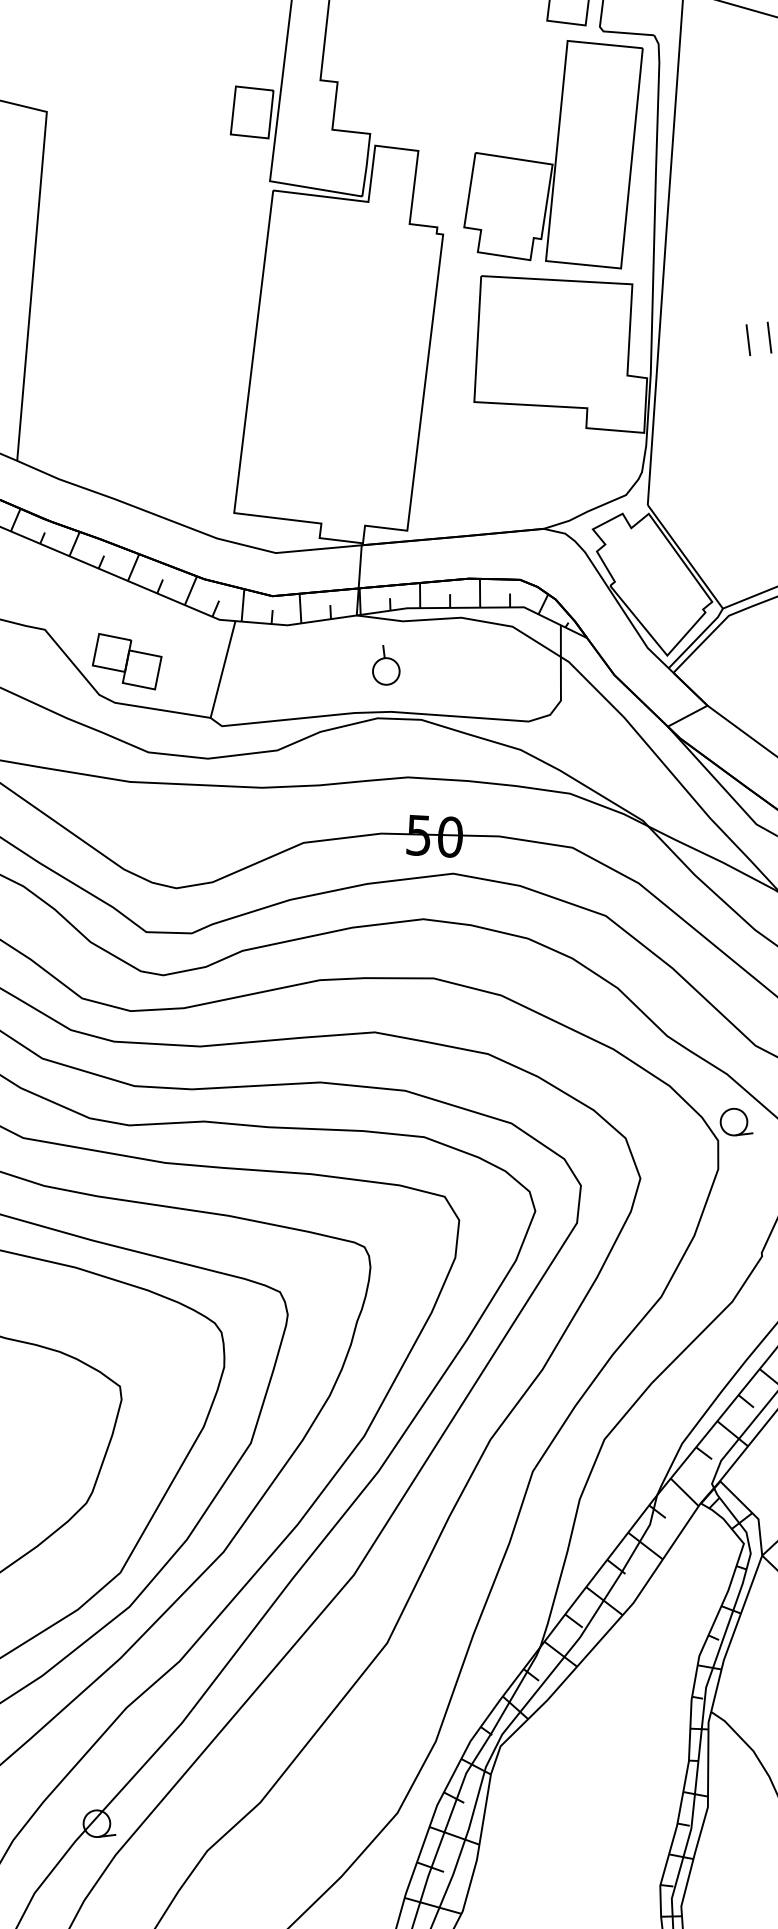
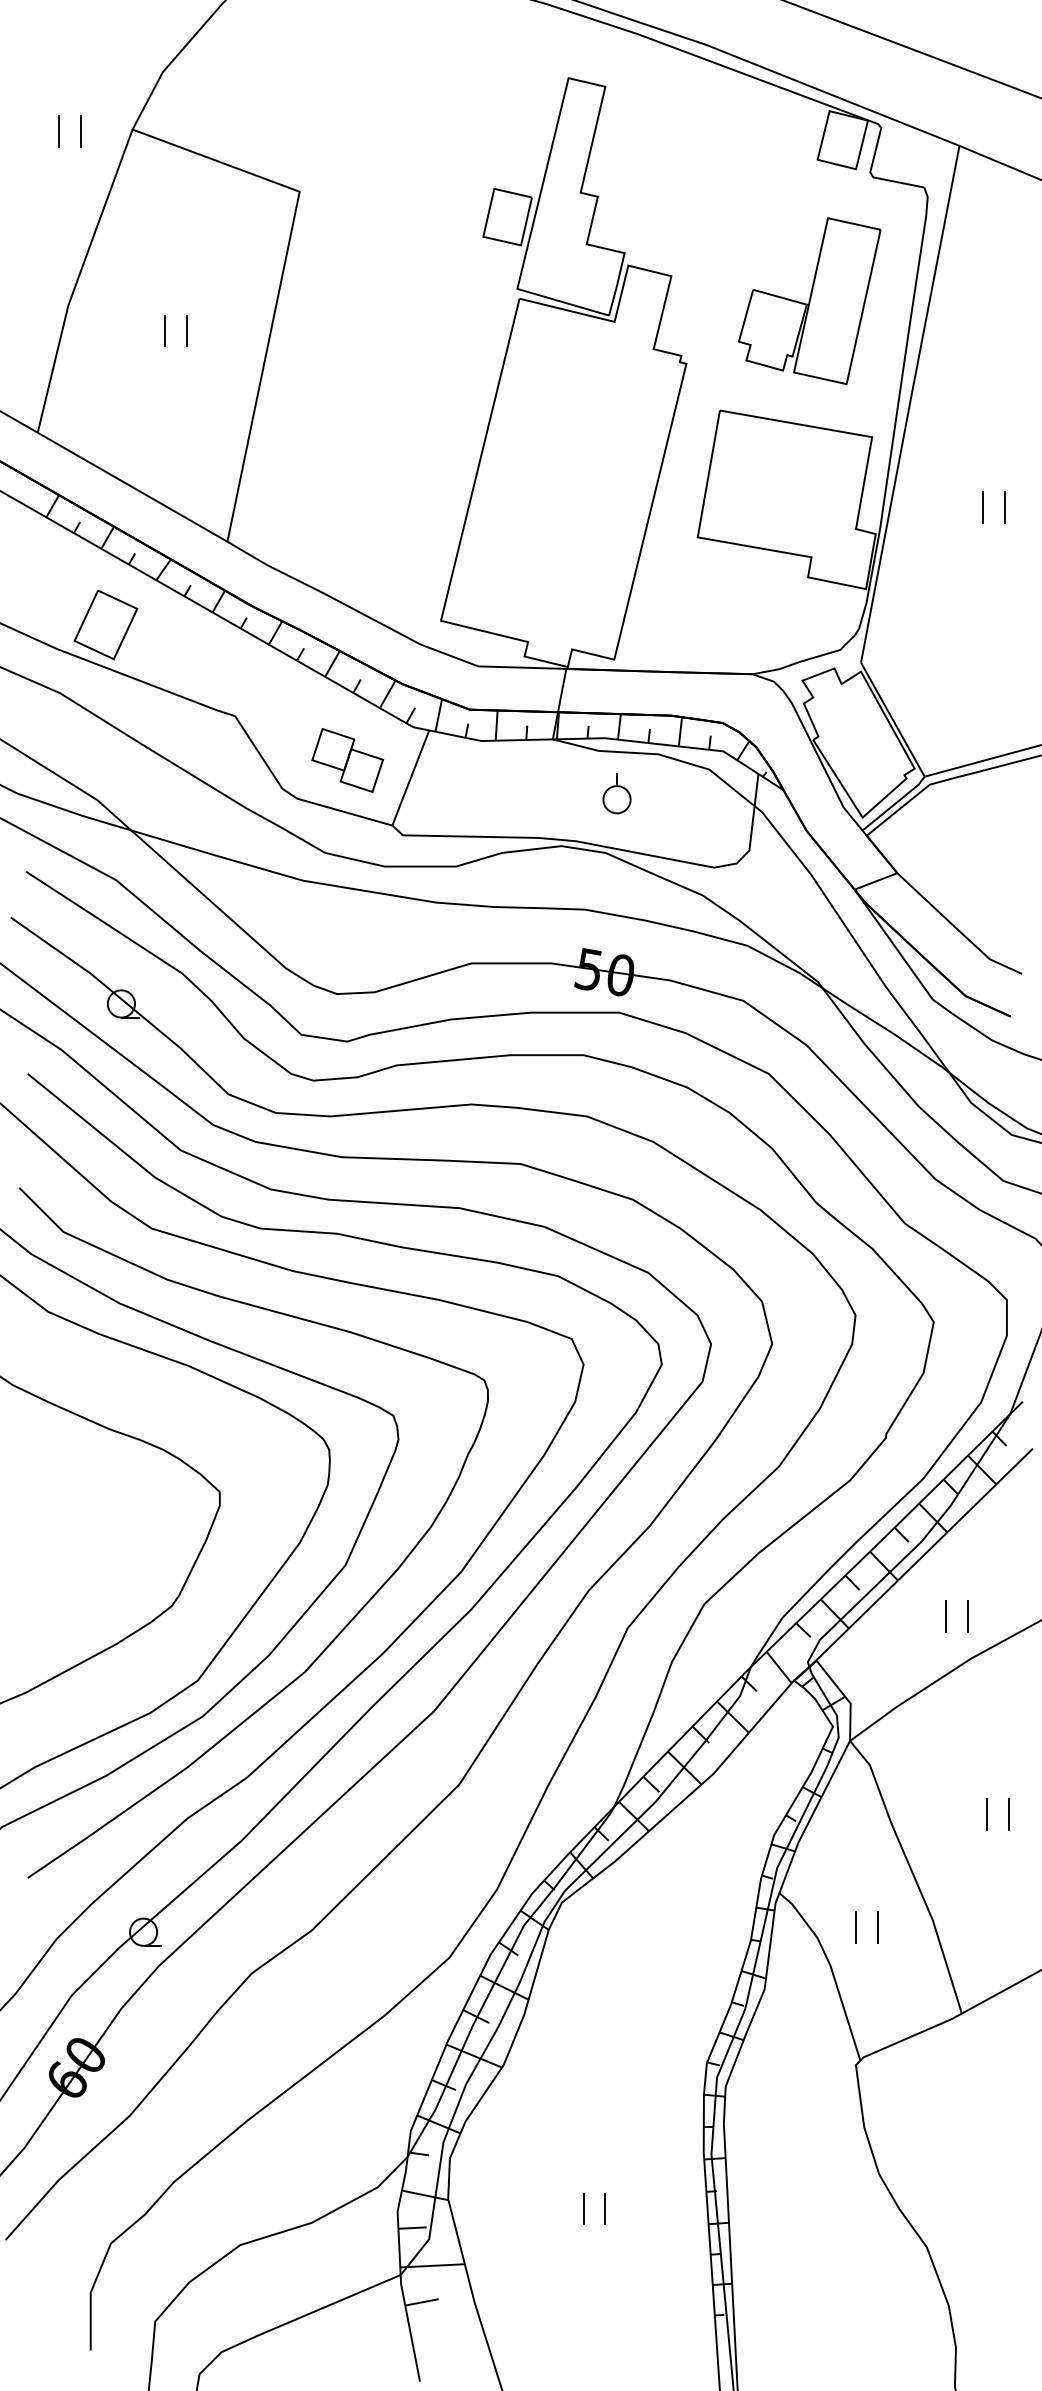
part: (555, 158) -> (809, 300), size x0.7
part: (127, 661) -> (347, 760), moved
part: (385, 665) -> (616, 793), moved
part: (735, 1121) -> (875, 1297), removed

